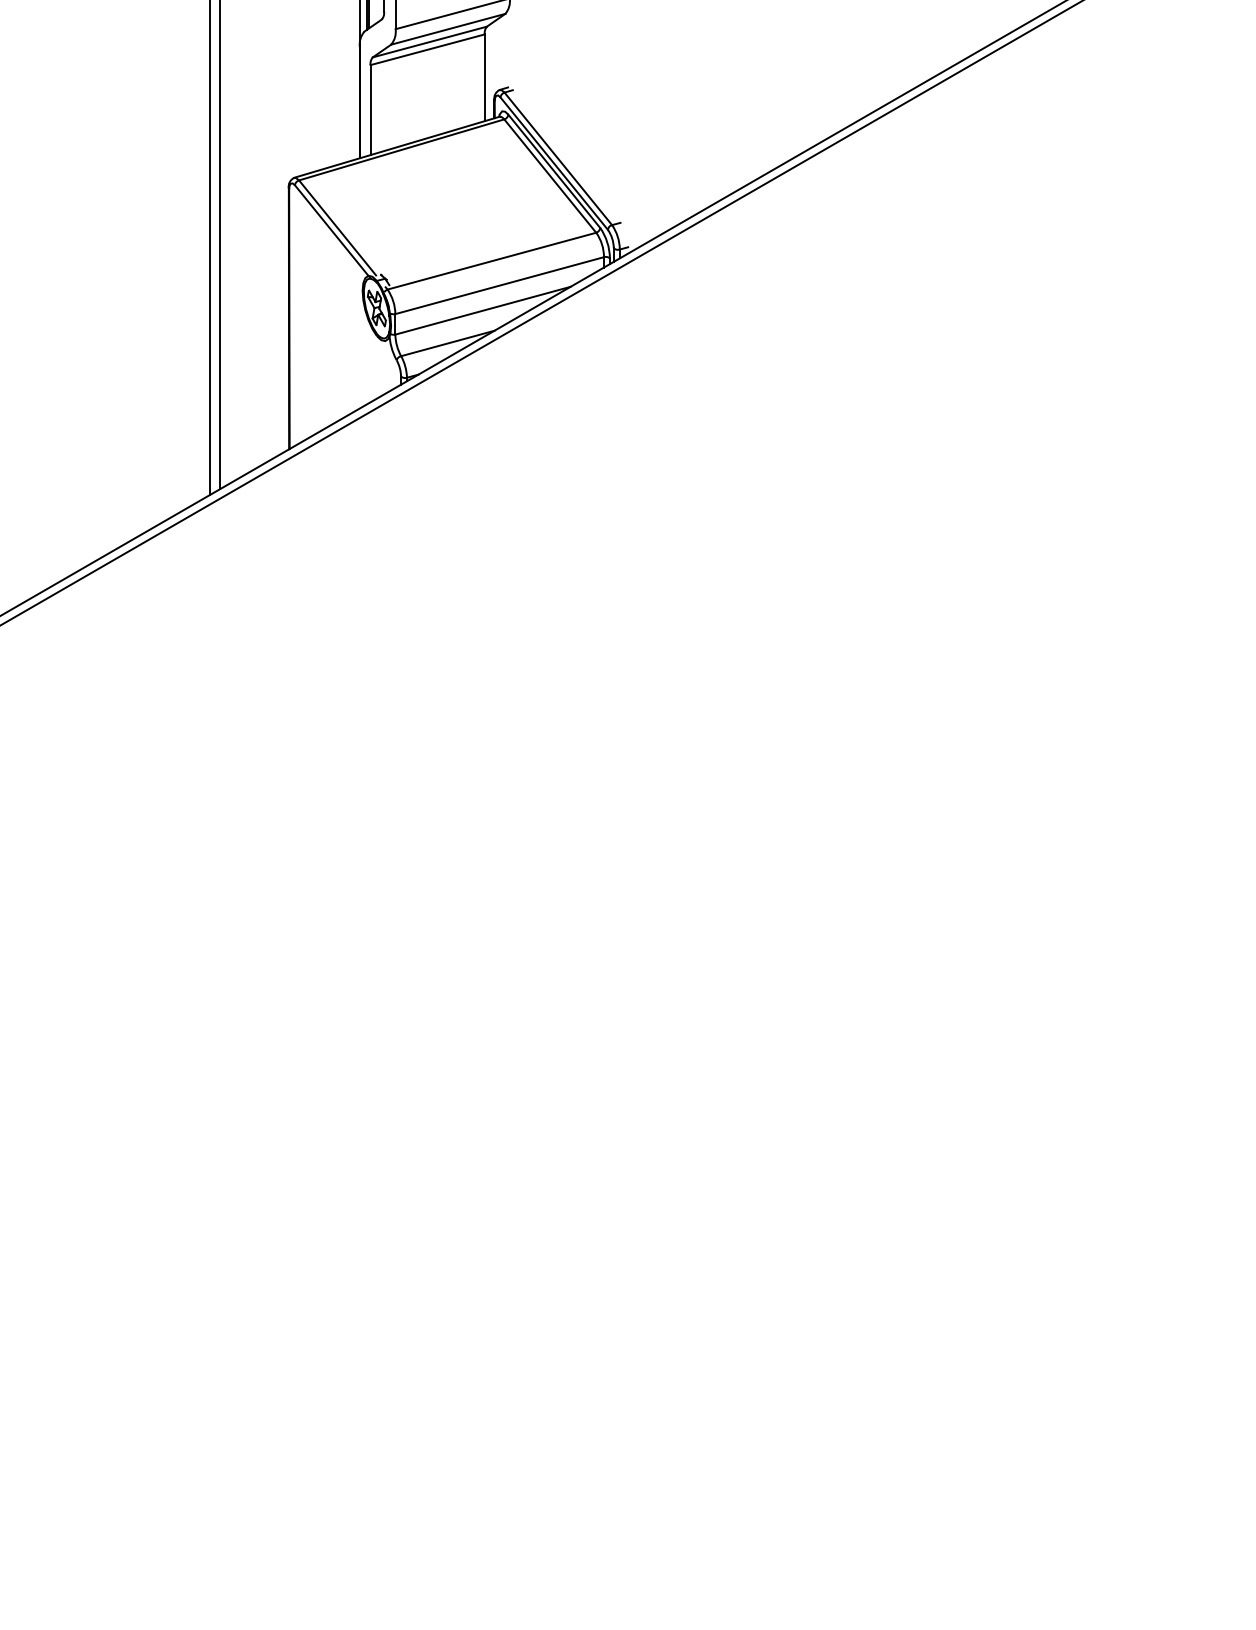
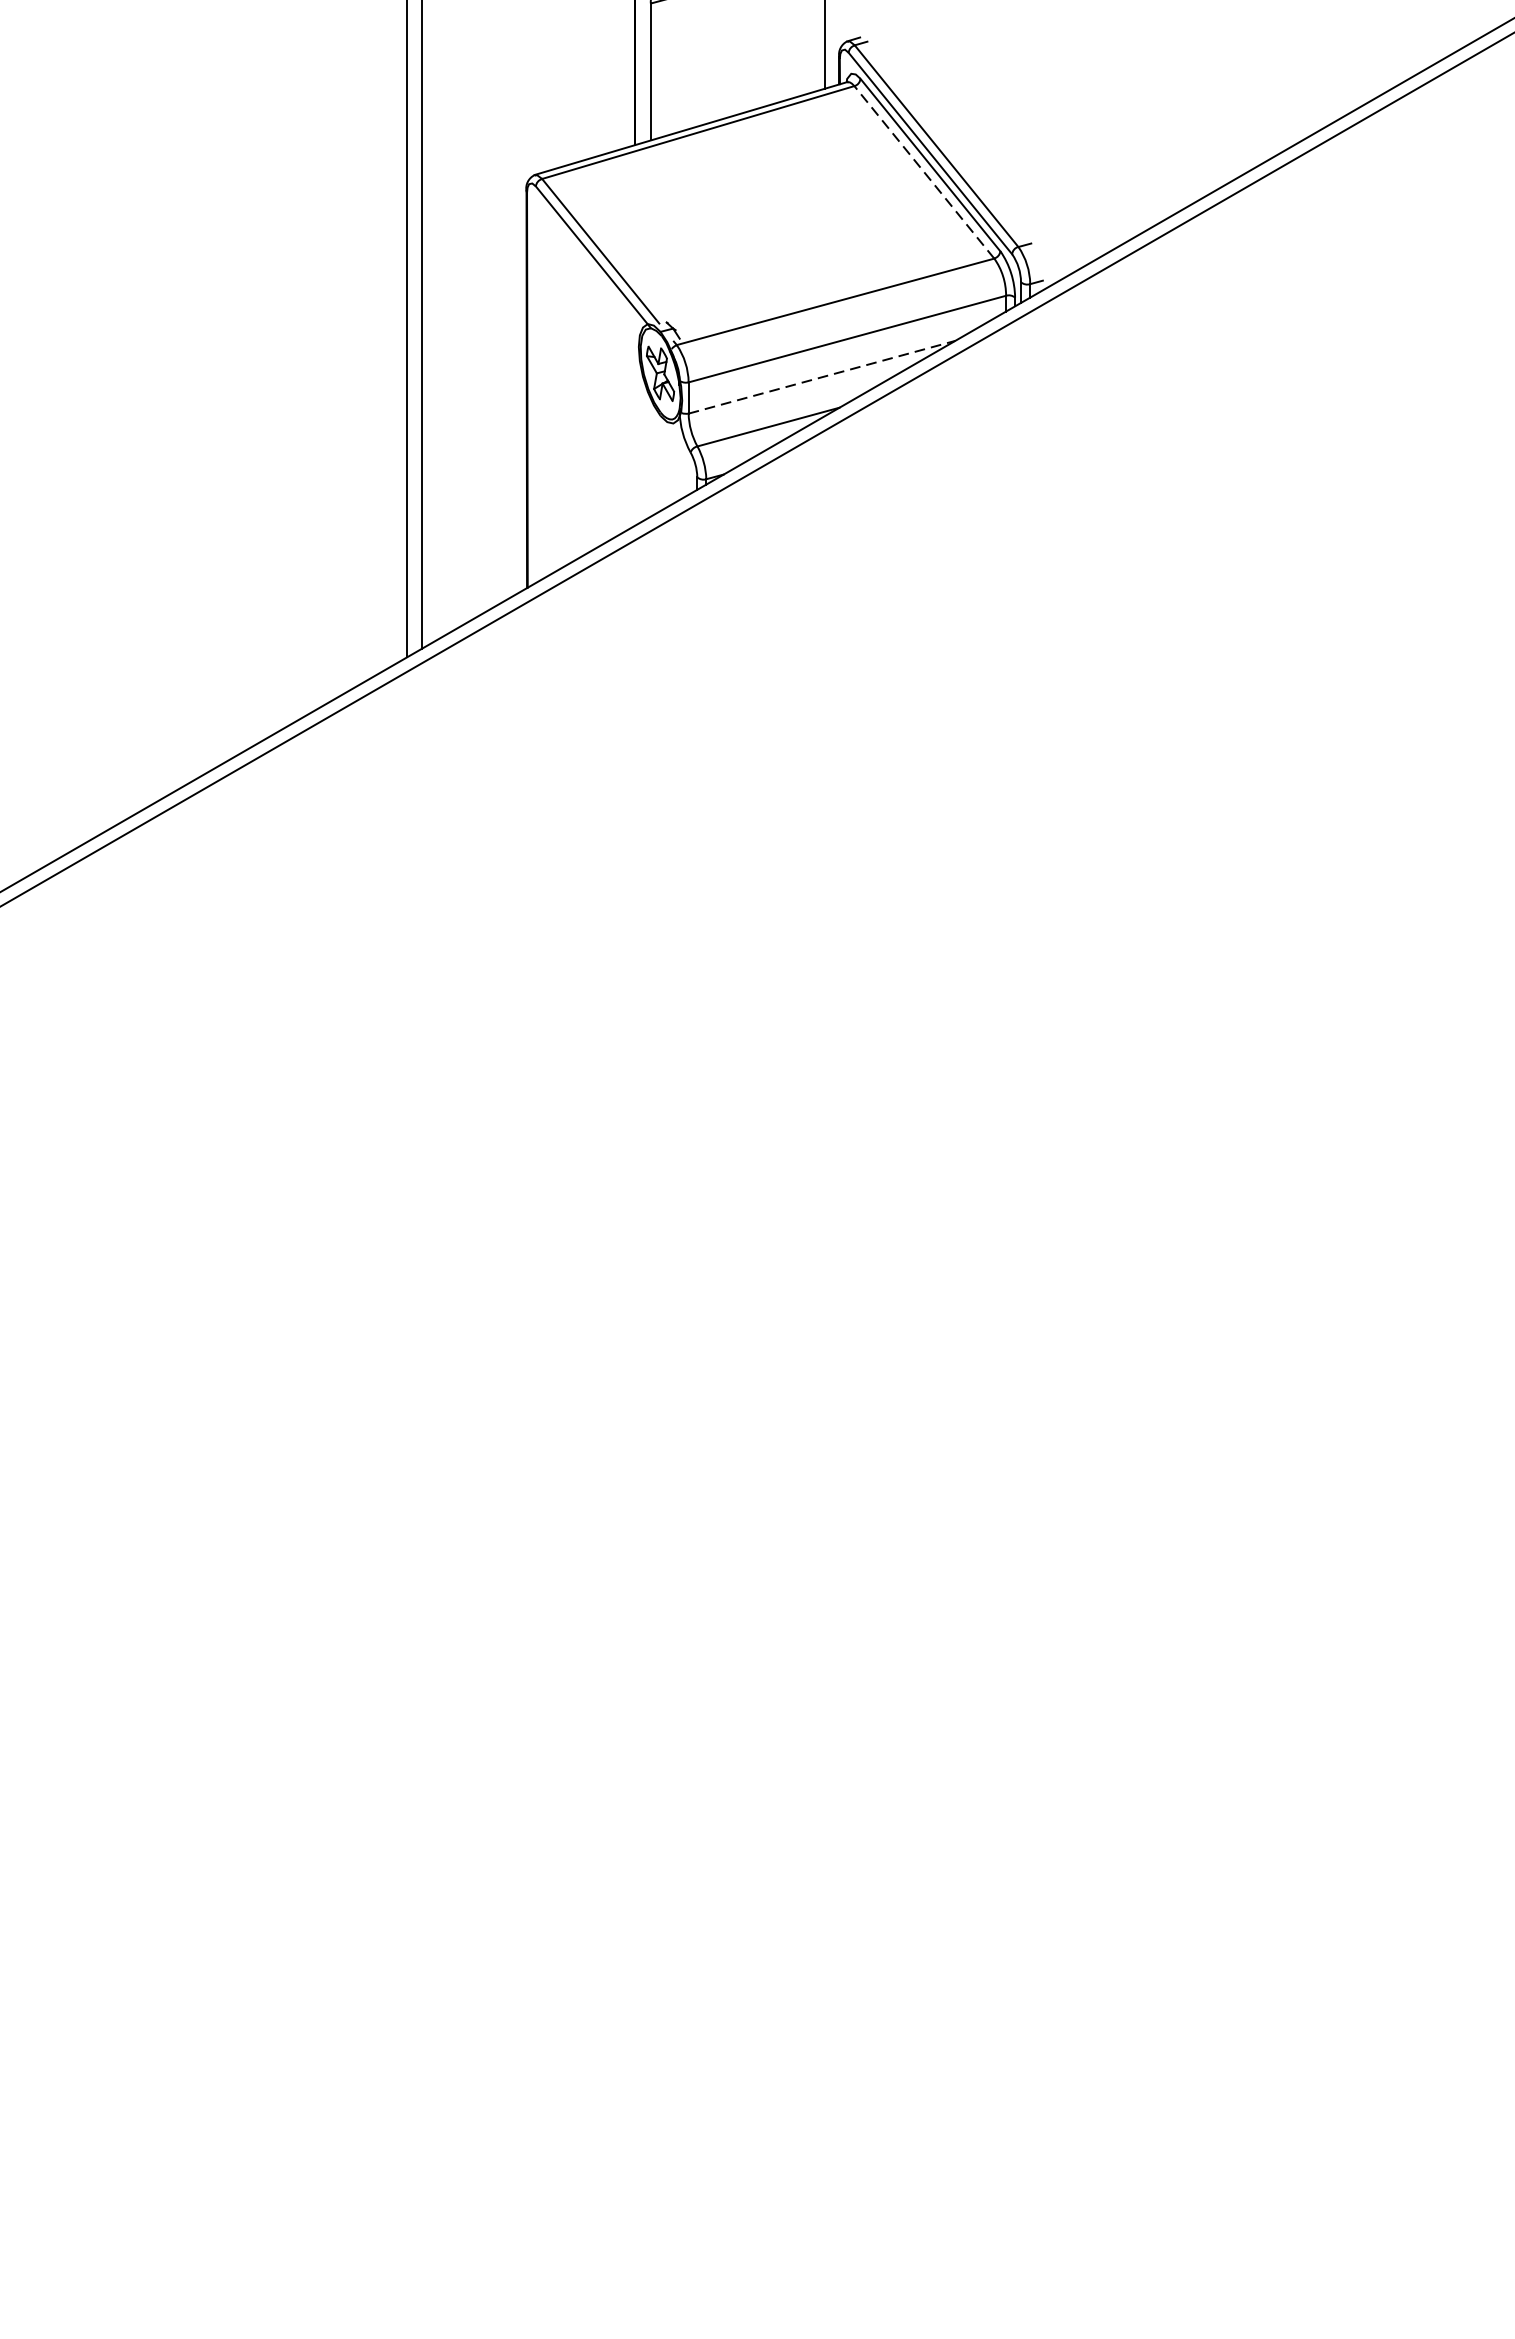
line: (550, 176) -> (924, 172), solid -> dashed
line: (482, 310) -> (821, 376), solid -> dashed

